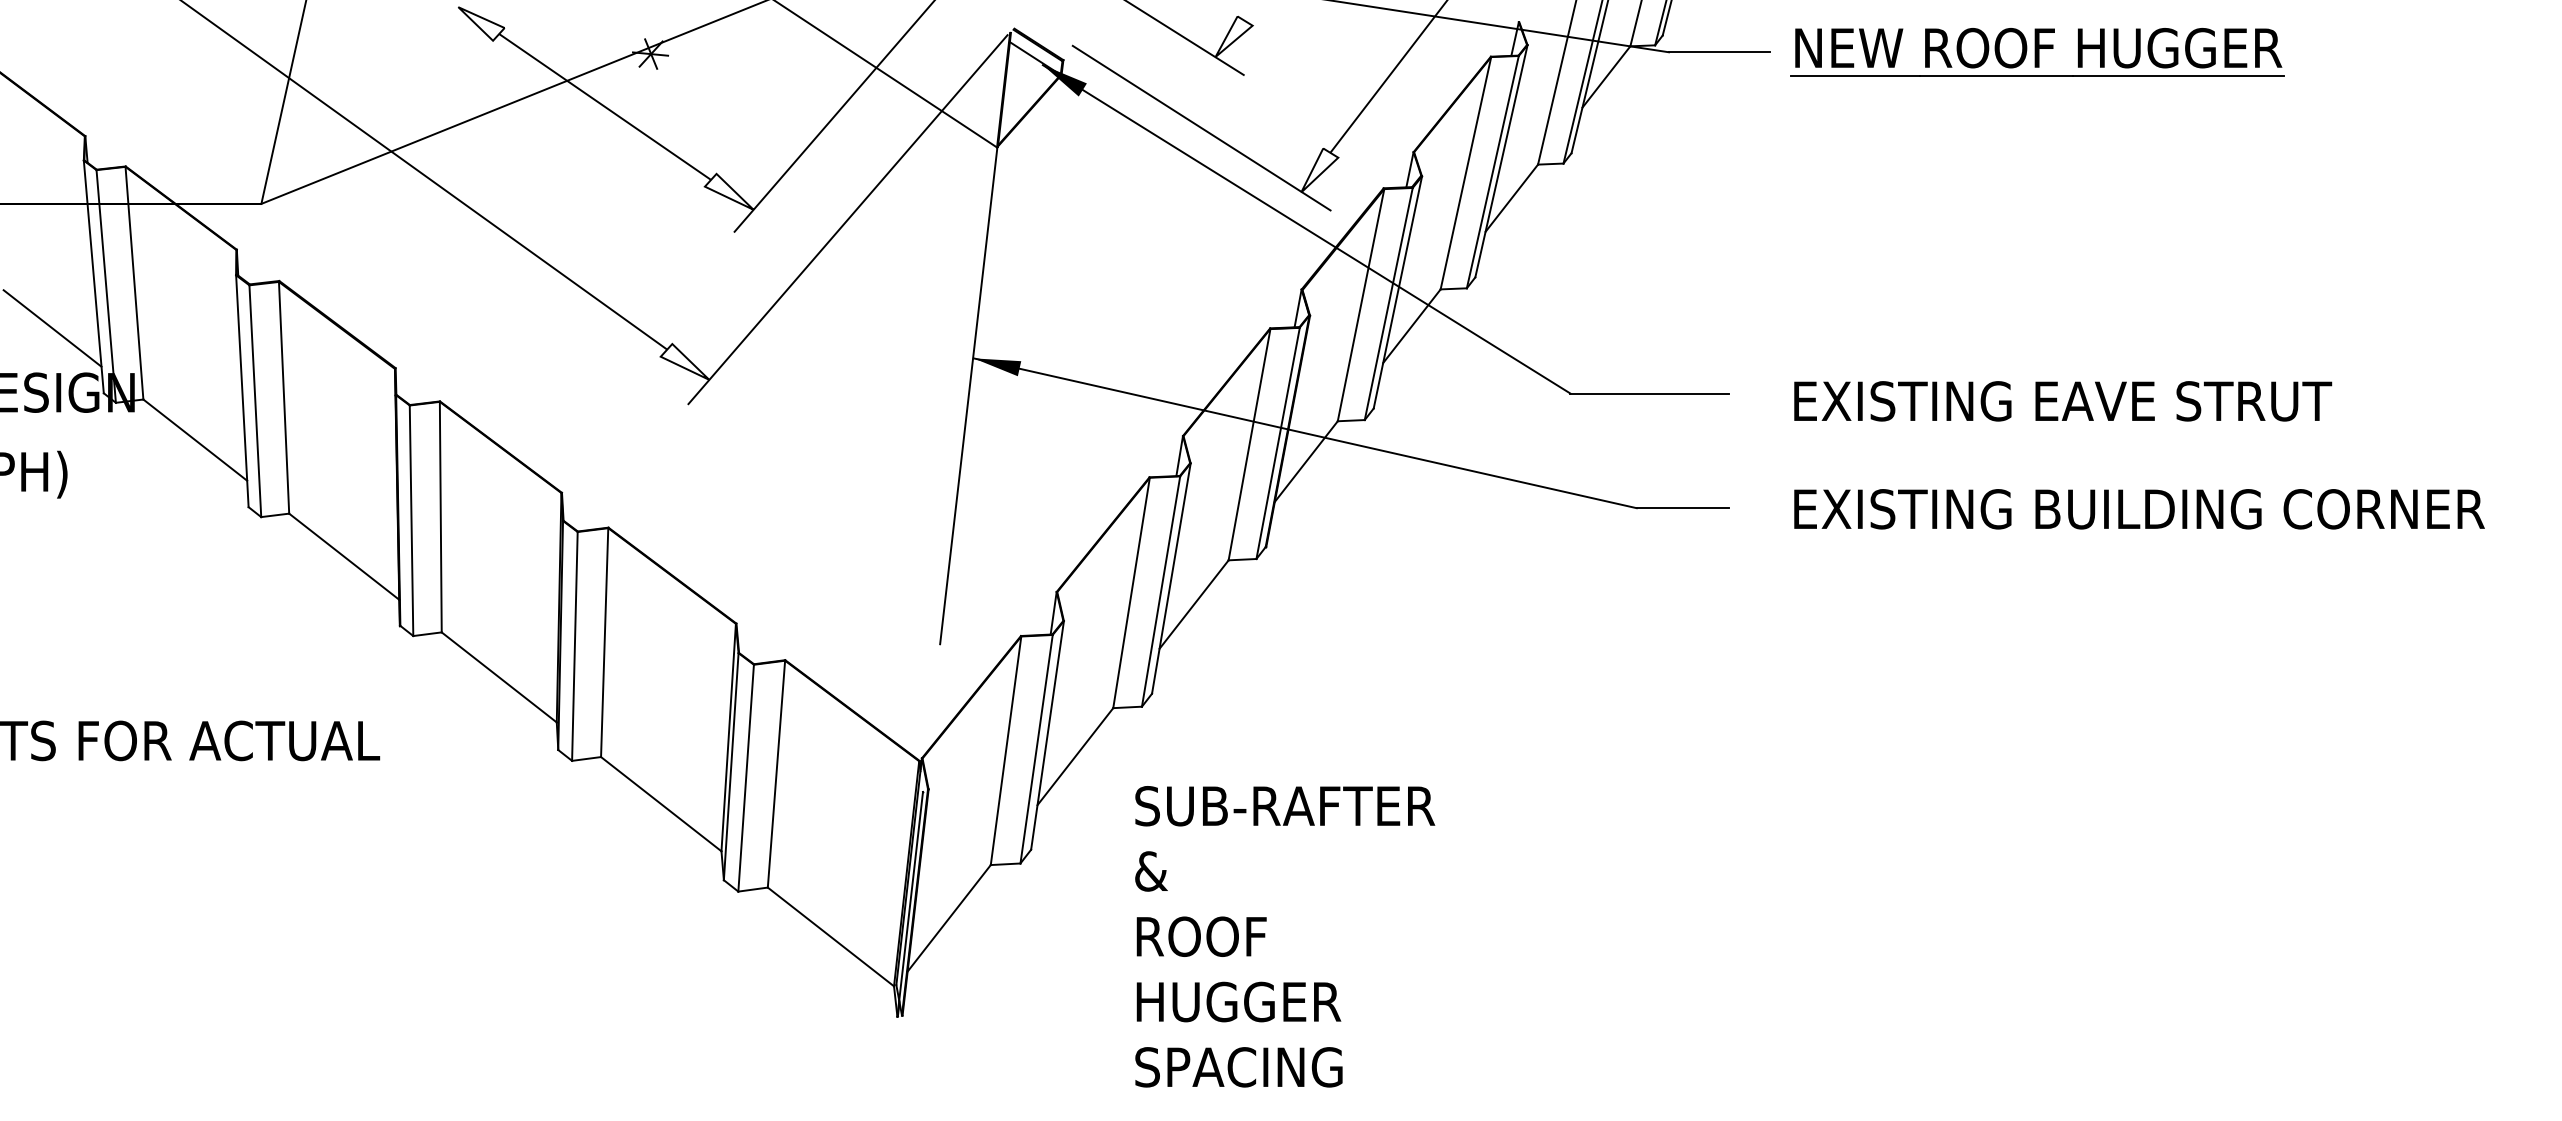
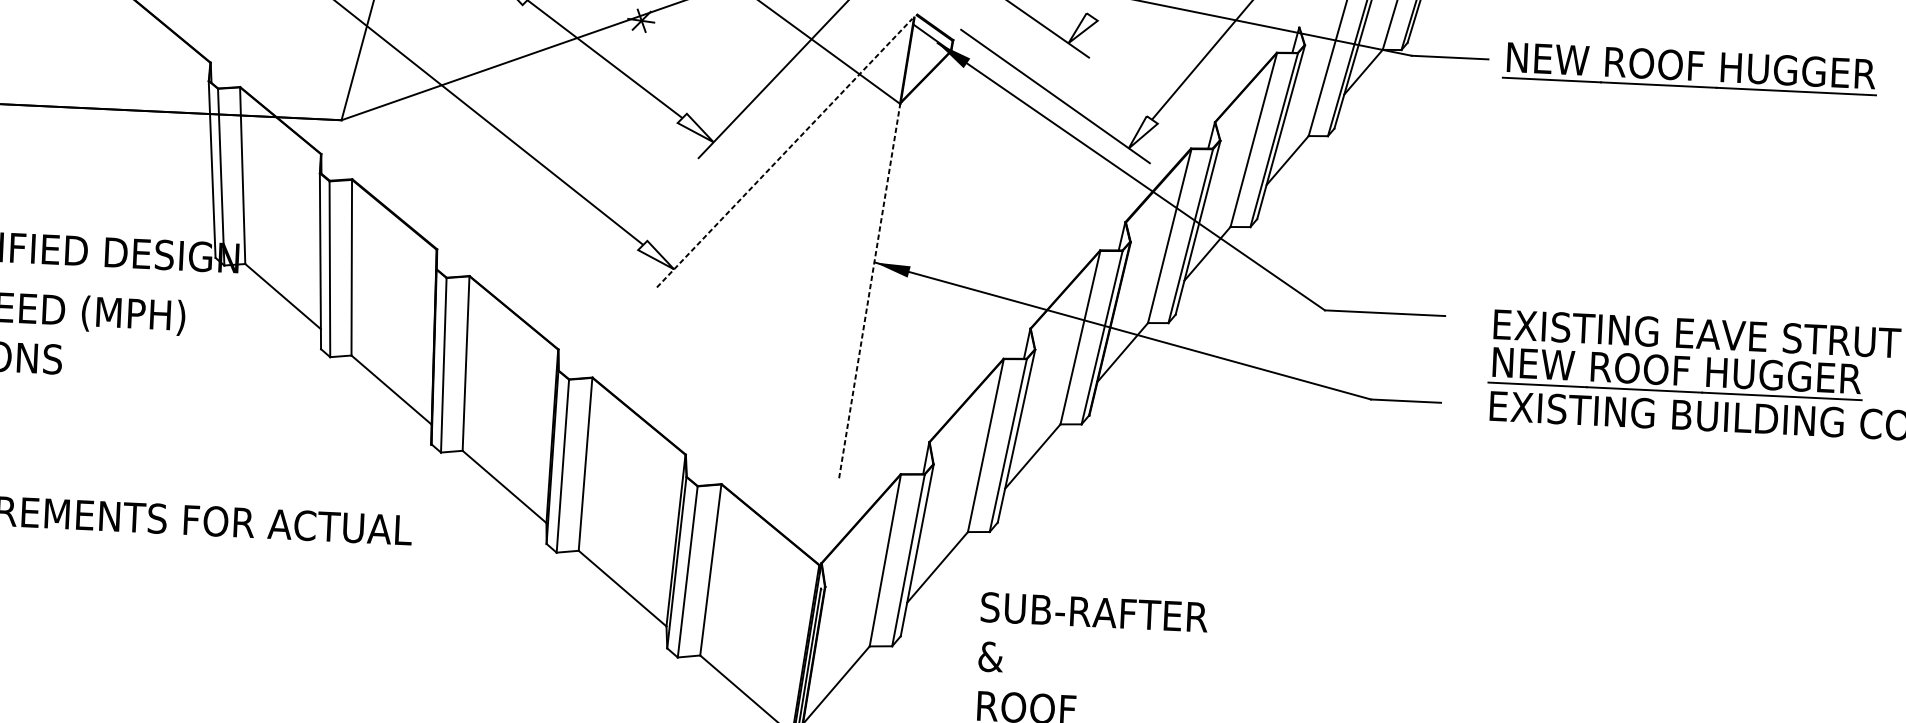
line: (848, 219) -> (785, 152), solid -> dashed
line: (52, 328) -> (179, 207), removed
line: (968, 396) -> (869, 291), solid -> dashed
part: (2037, 455) -> (1676, 373), added

